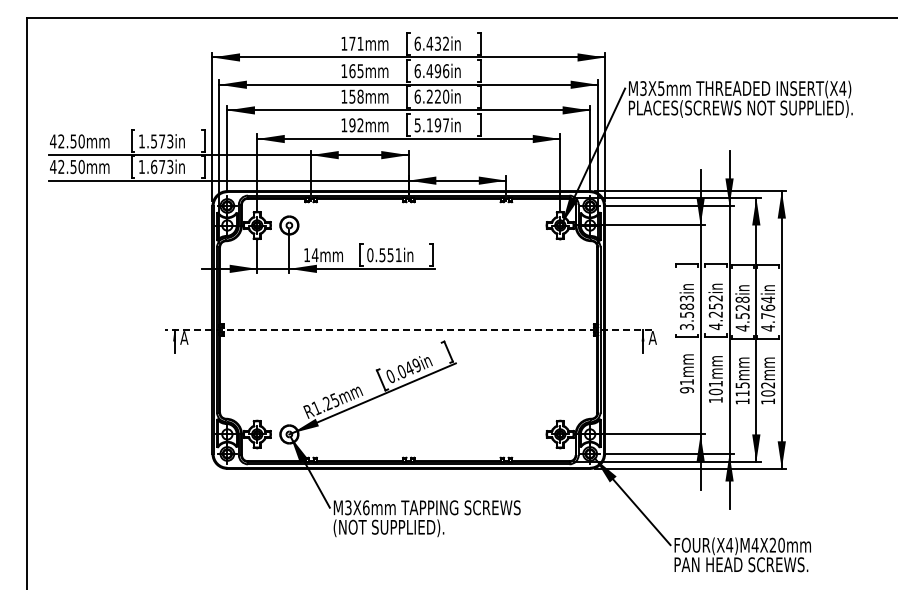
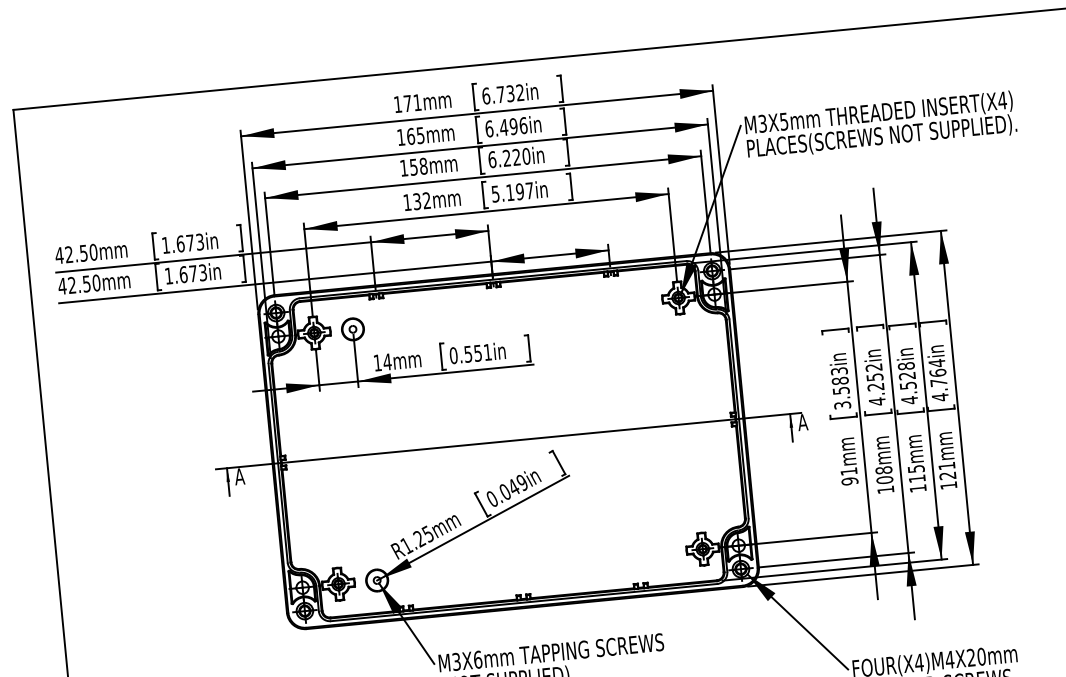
text: (429, 43) -> (500, 94), 6.432in -> 6.732in
text: (352, 125) -> (417, 201), 192mm -> 132mm
text: (154, 141) -> (181, 244), 1.573in -> 1.673in
line: (408, 329) -> (508, 440), dashed -> solid
text: (715, 383) -> (883, 469), 101mm -> 108mm
text: (768, 389) -> (947, 471), 102mm -> 121mm

